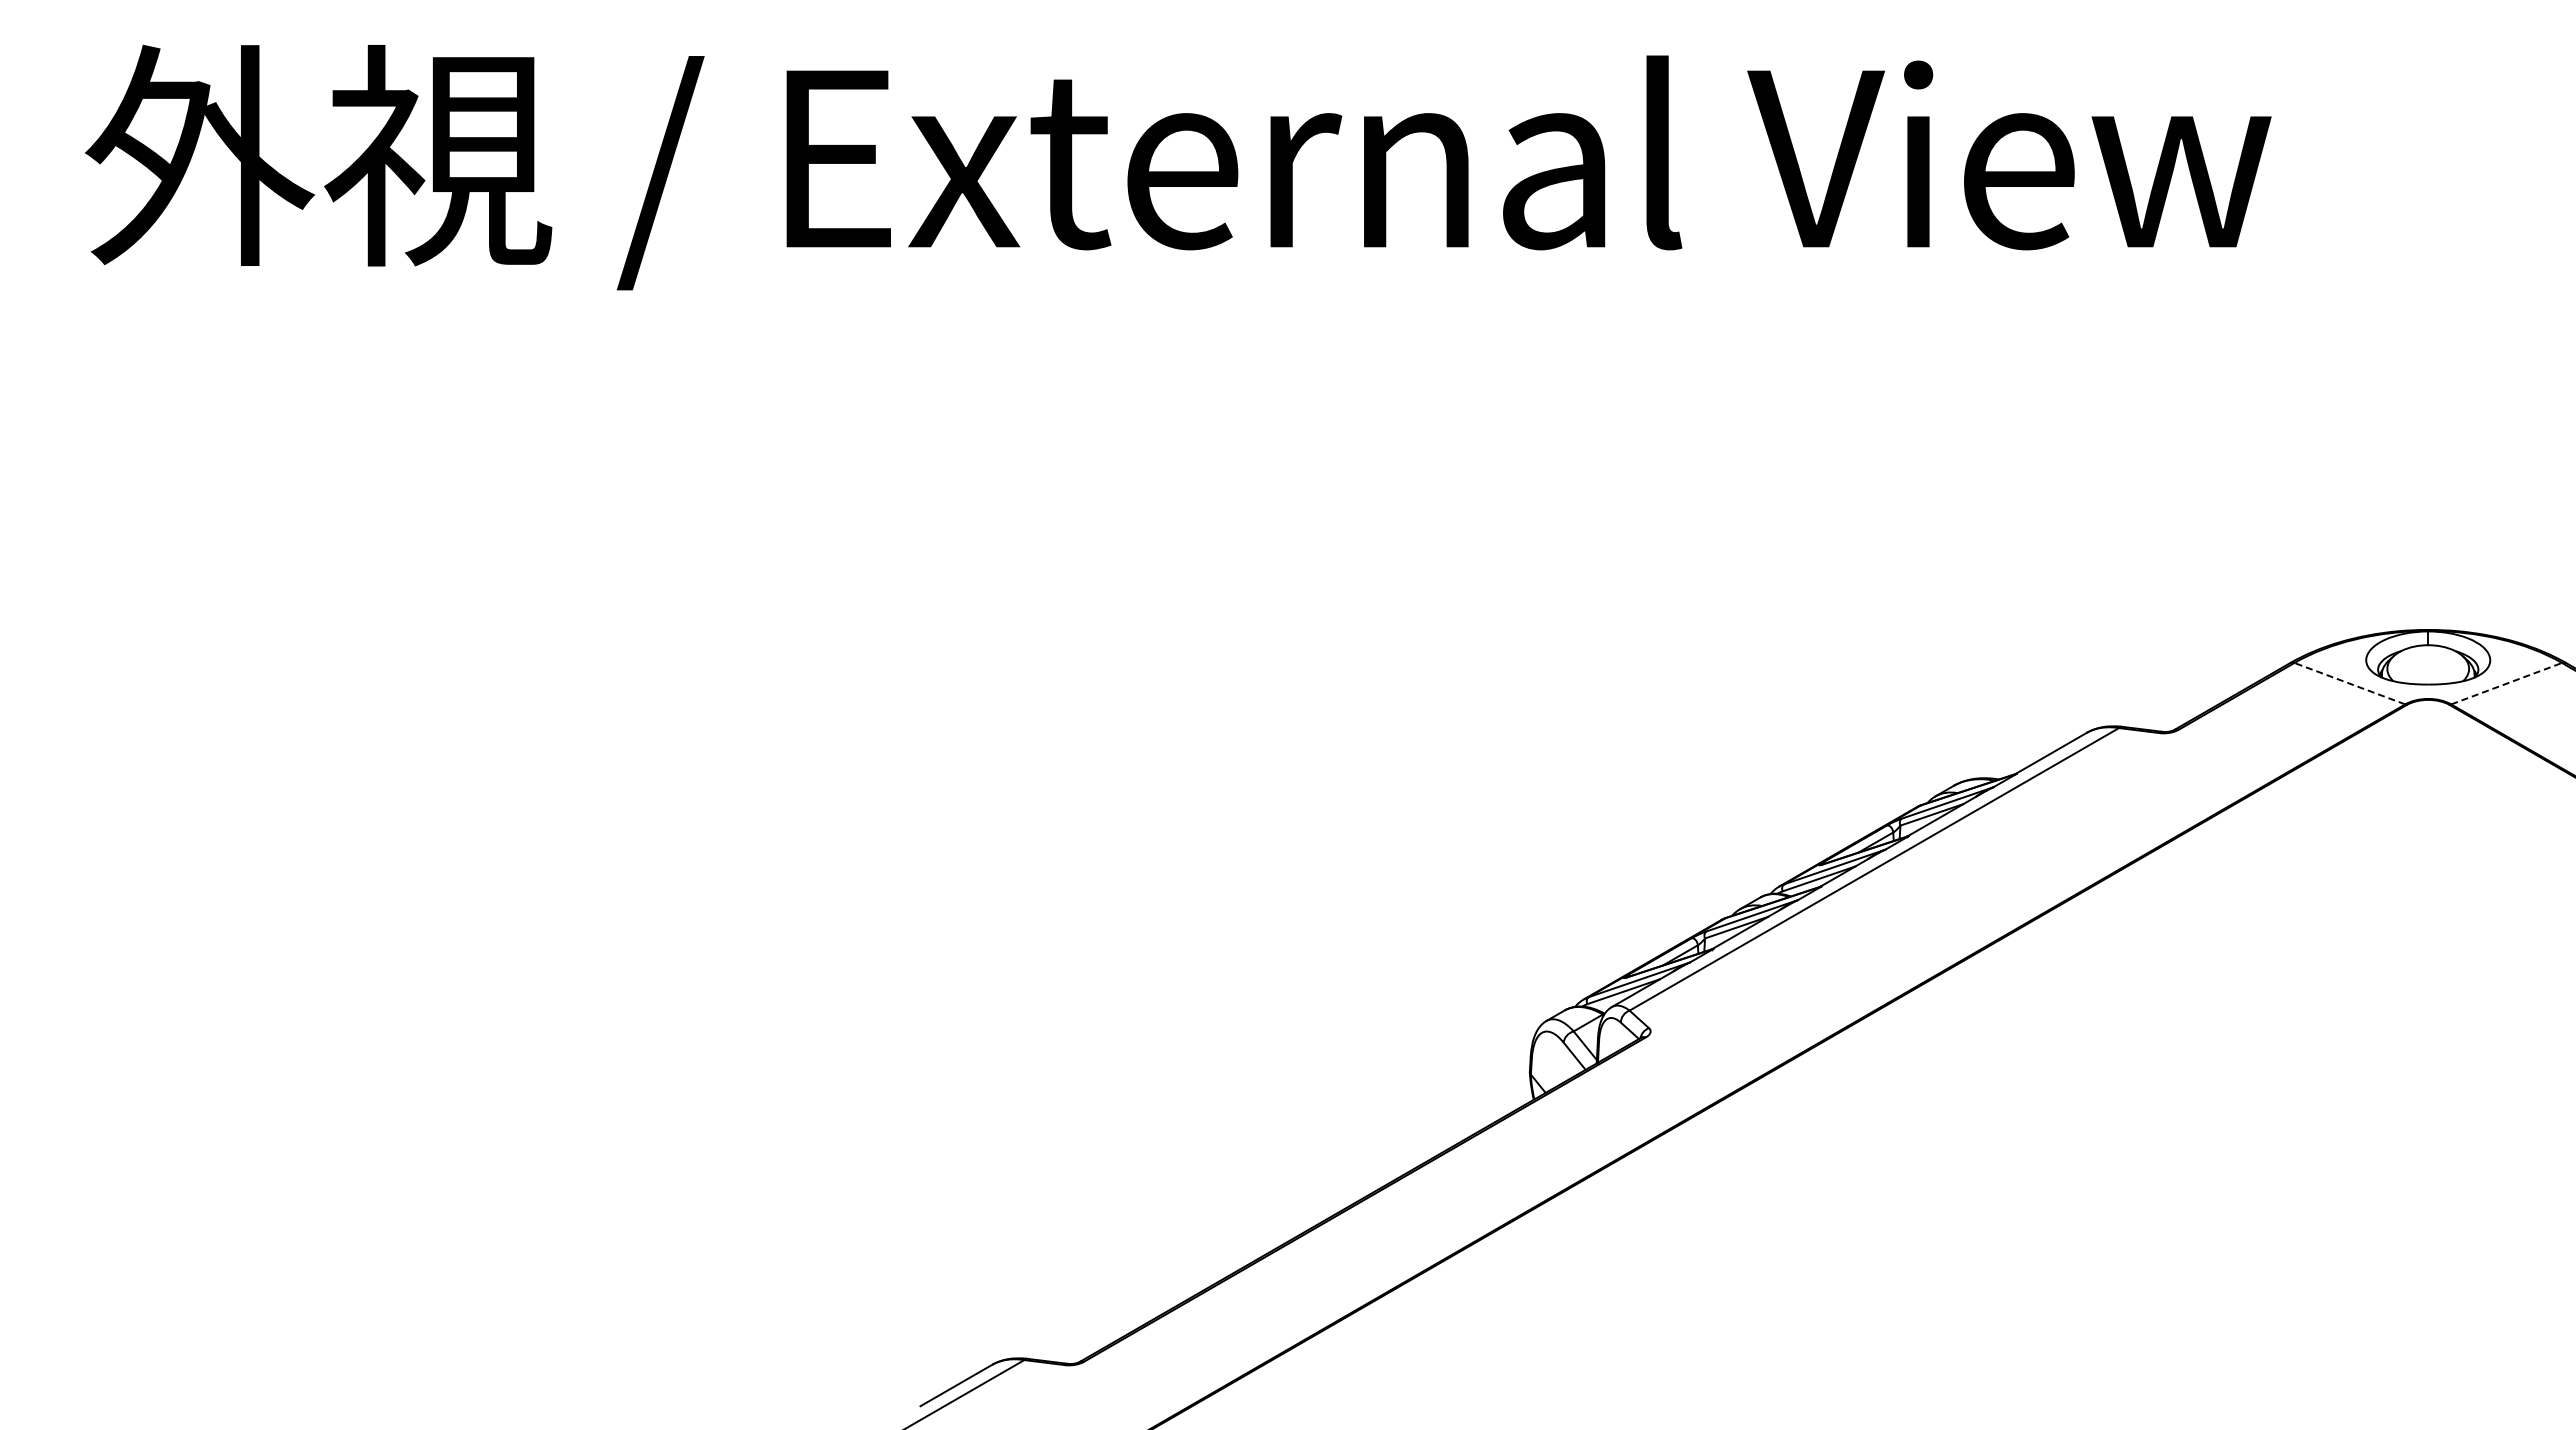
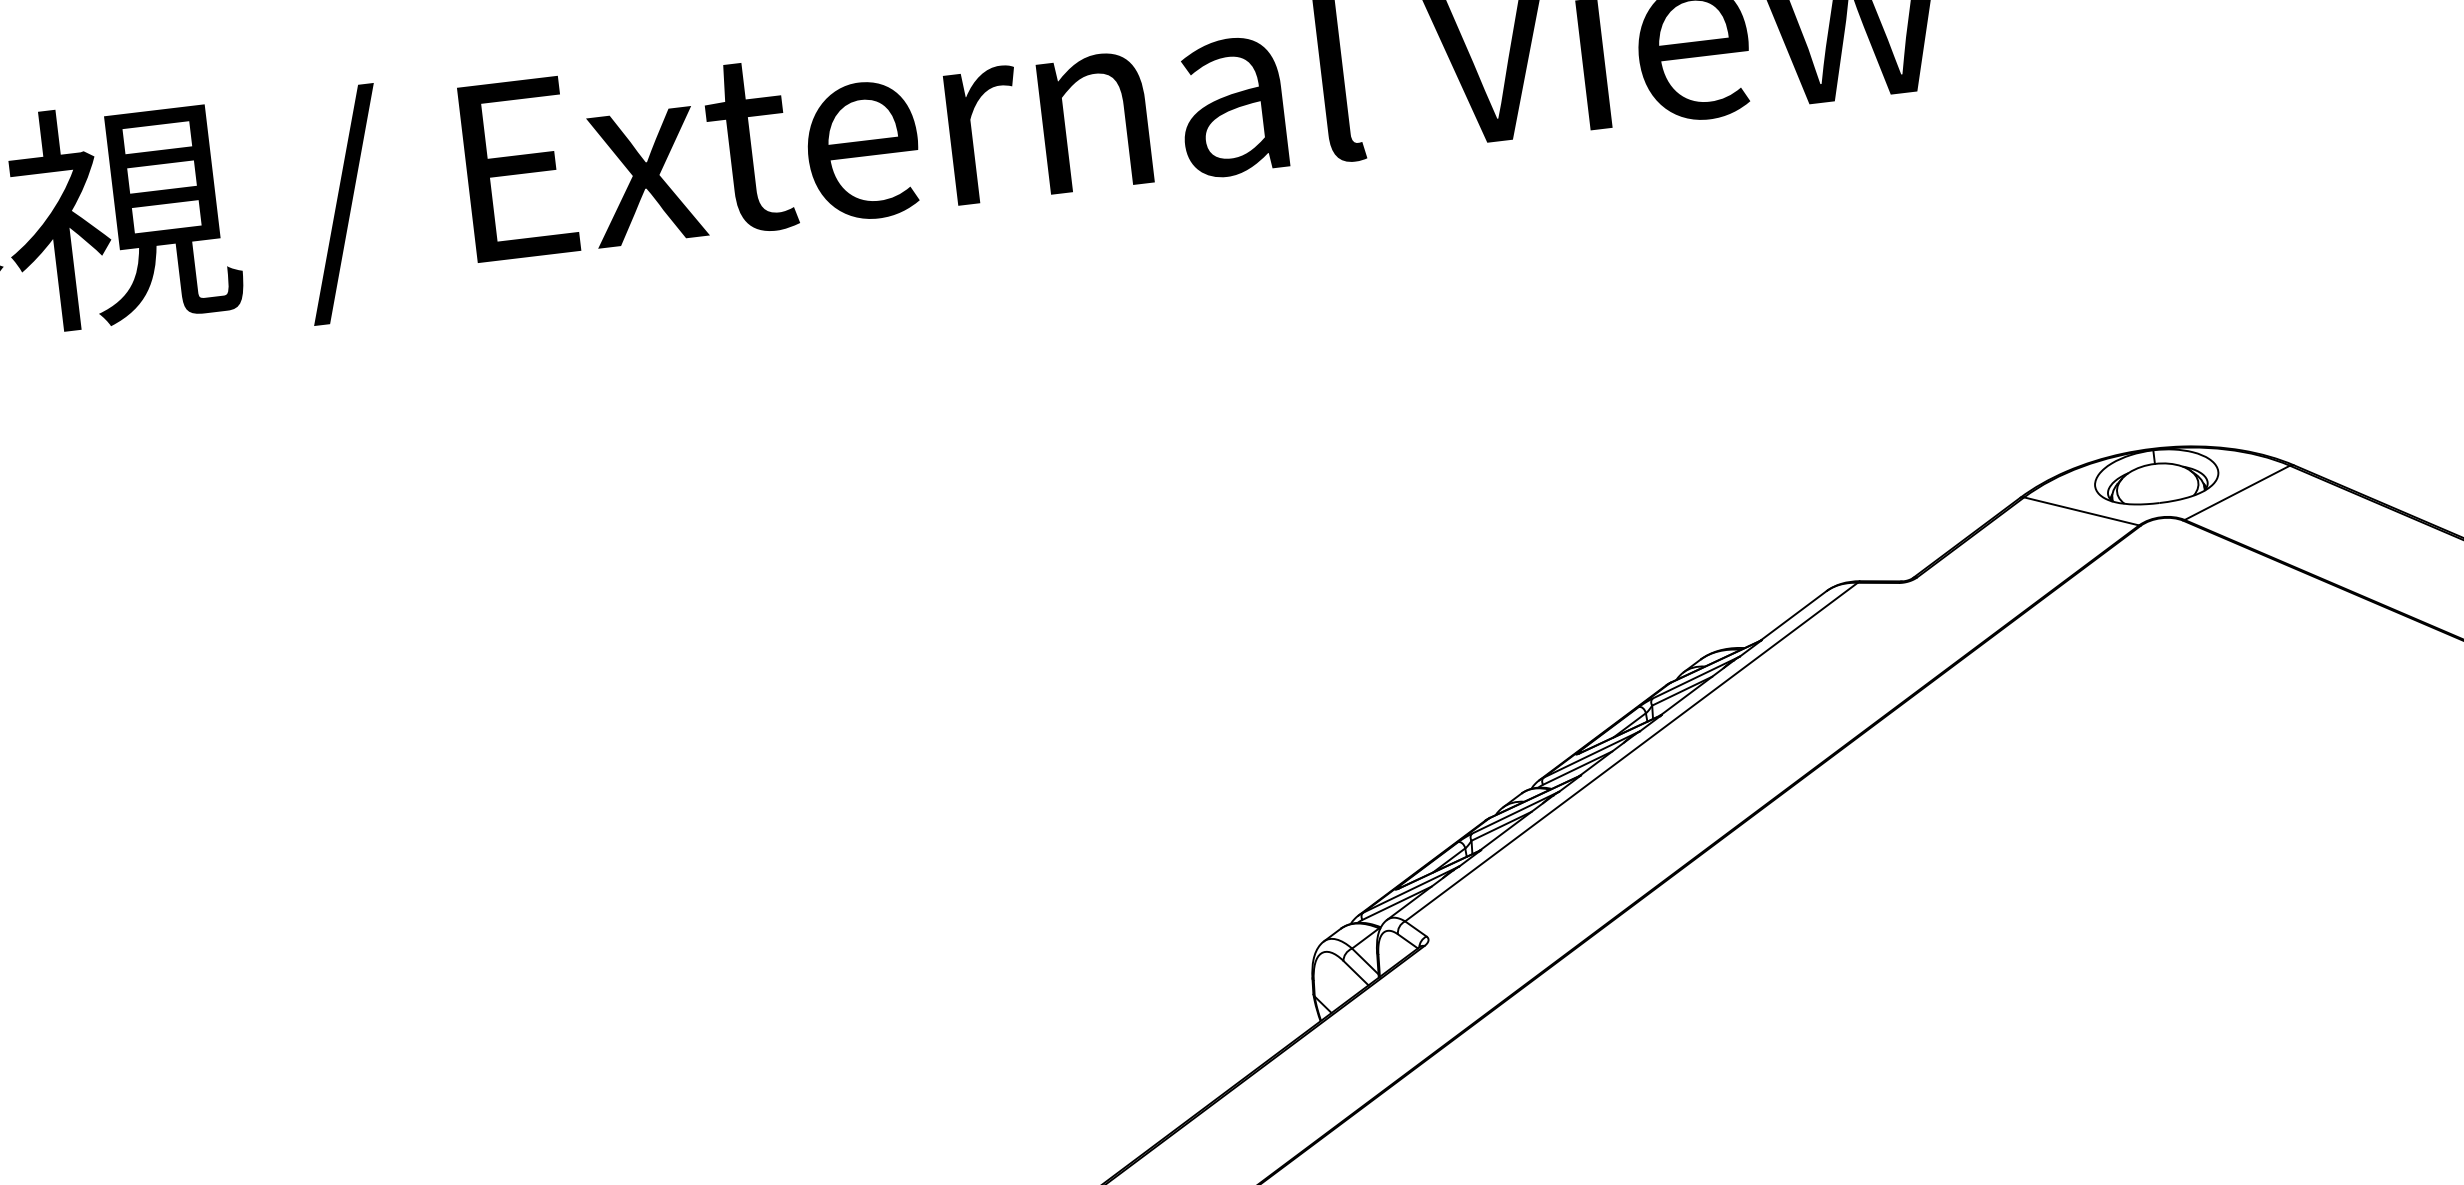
line: (2349, 683) -> (2081, 511), dashed -> solid
line: (2507, 683) -> (2238, 492), dashed -> solid

